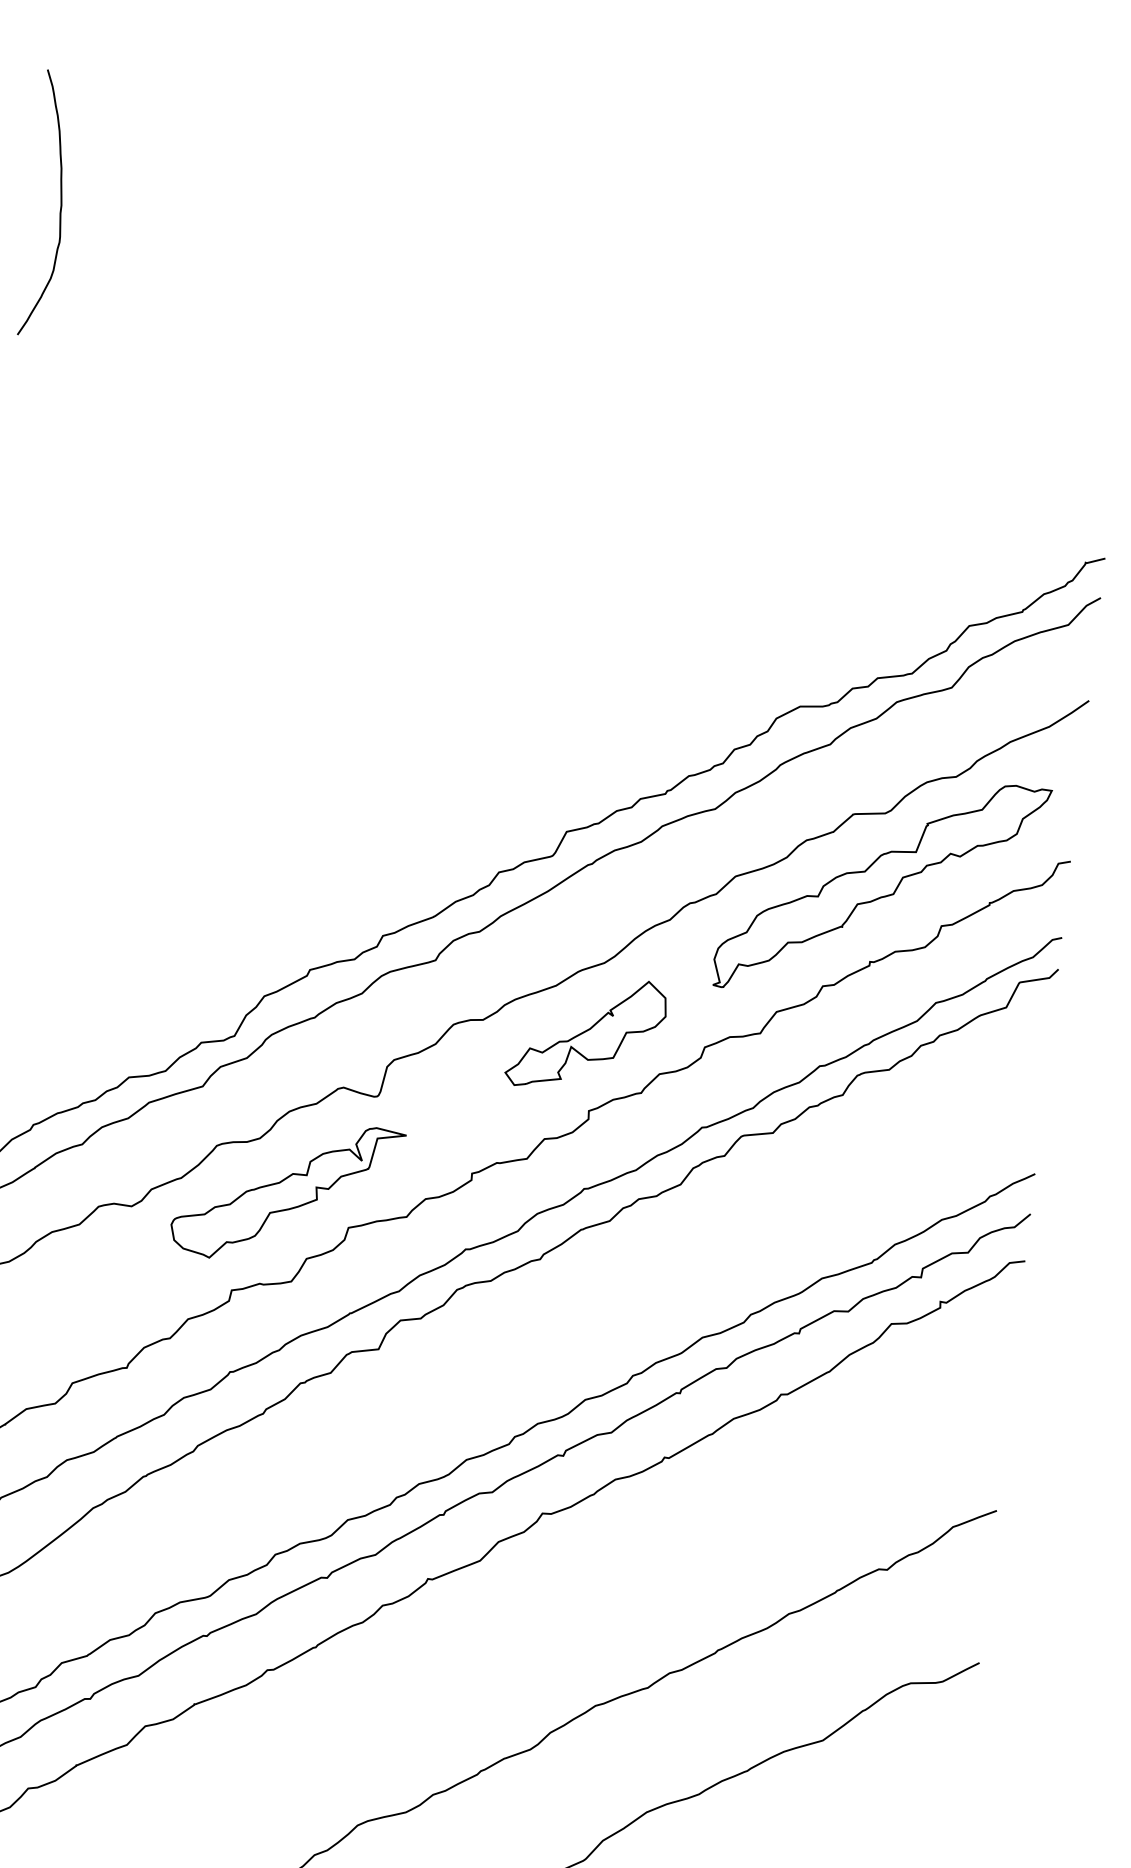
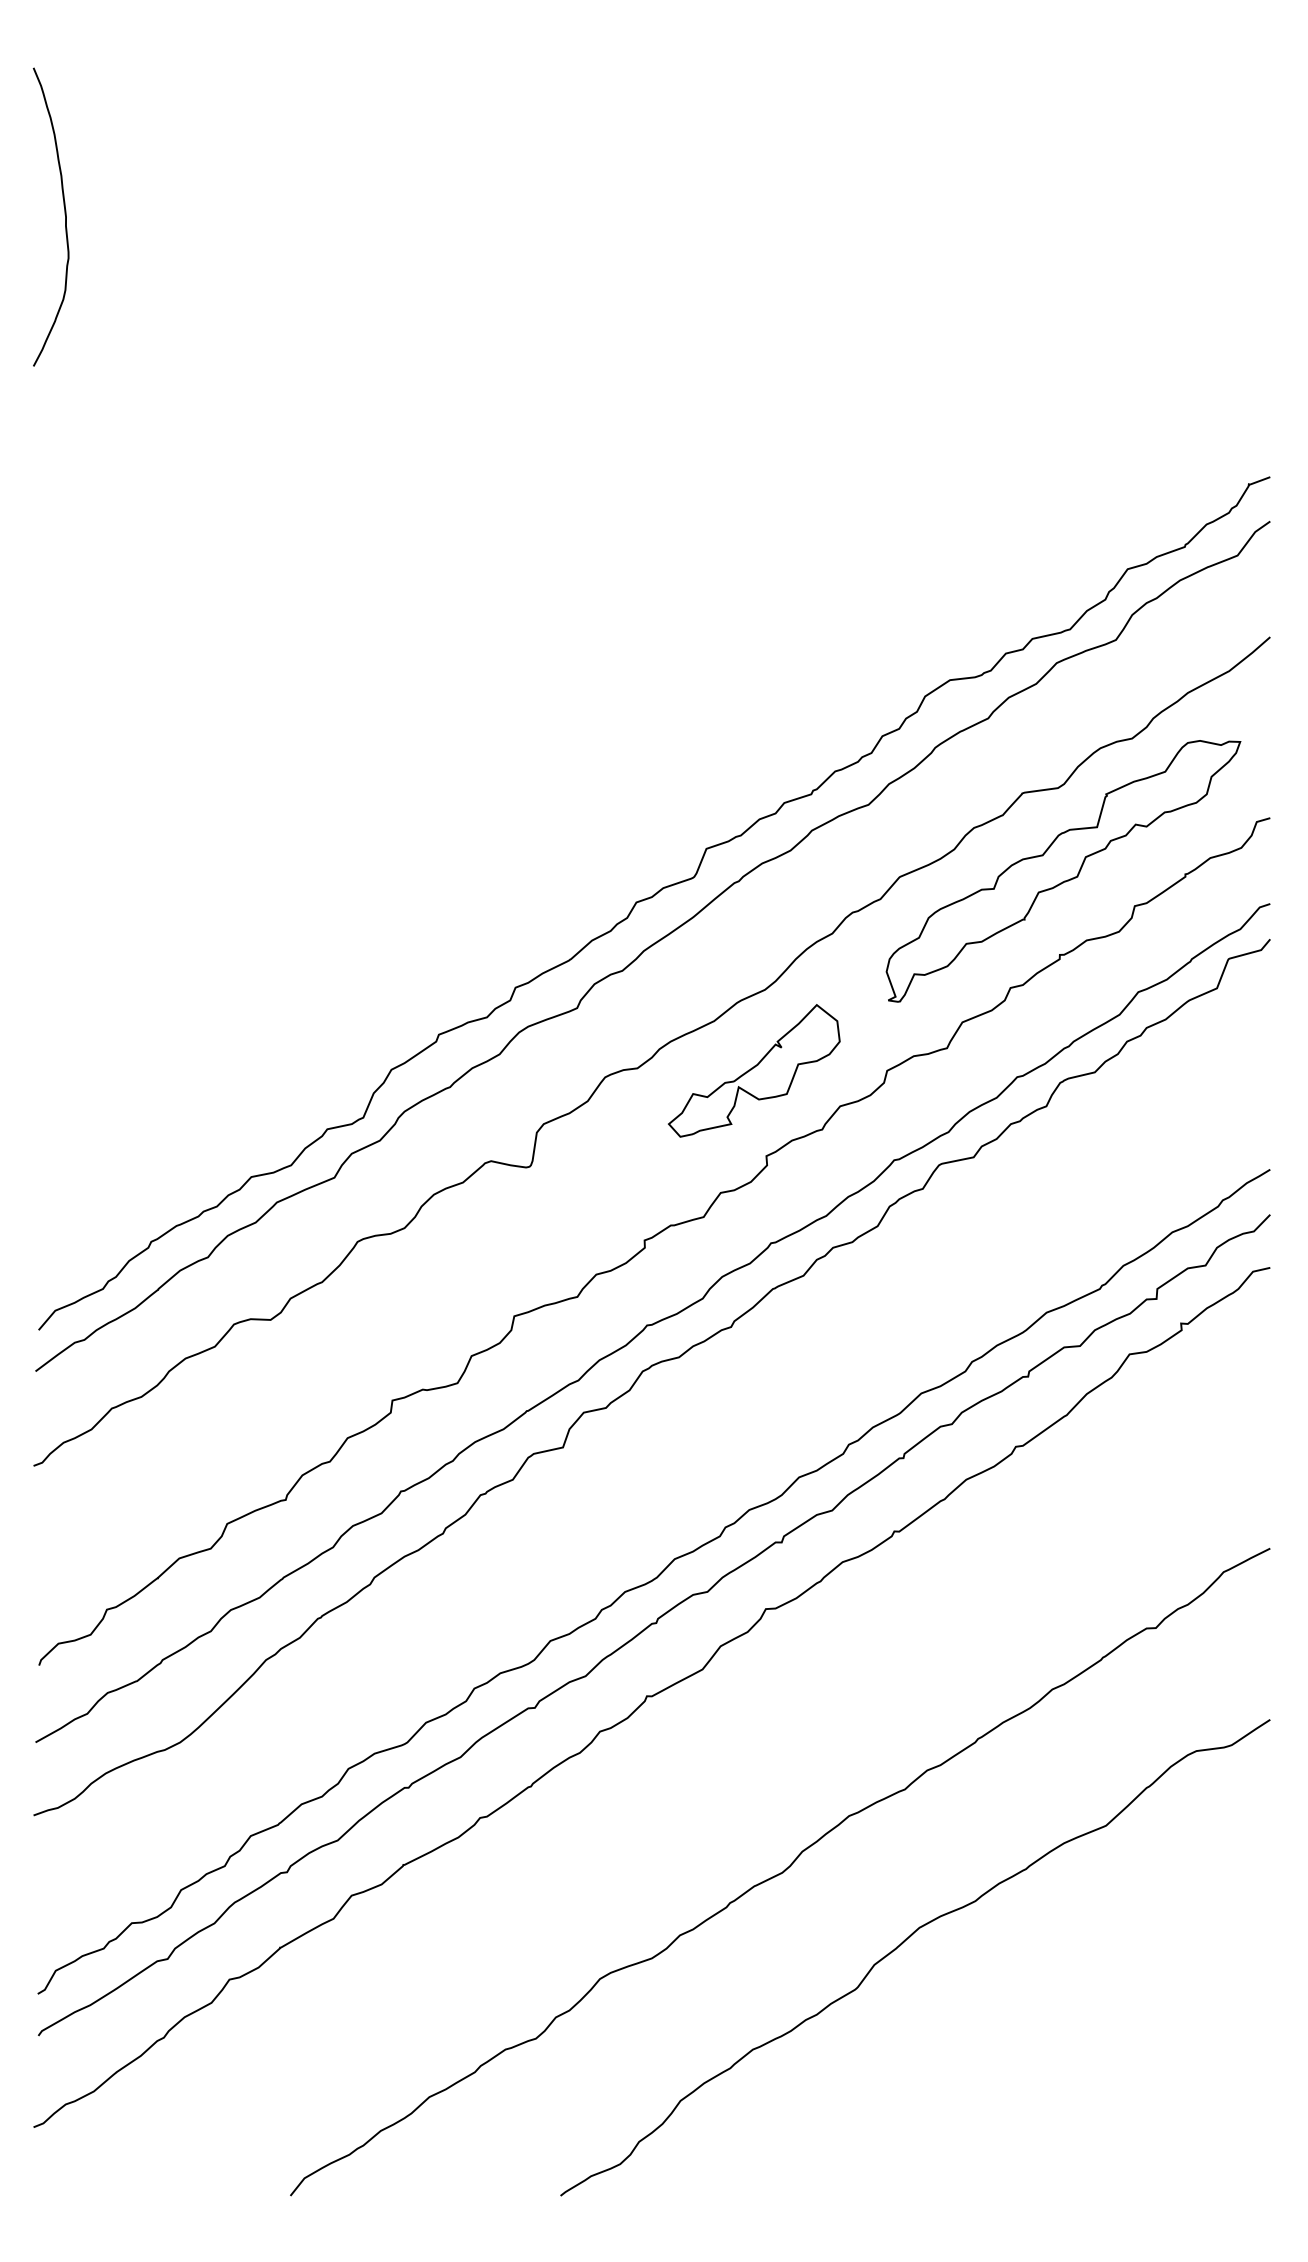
part: (287, 1192) -> (441, 1284), removed

